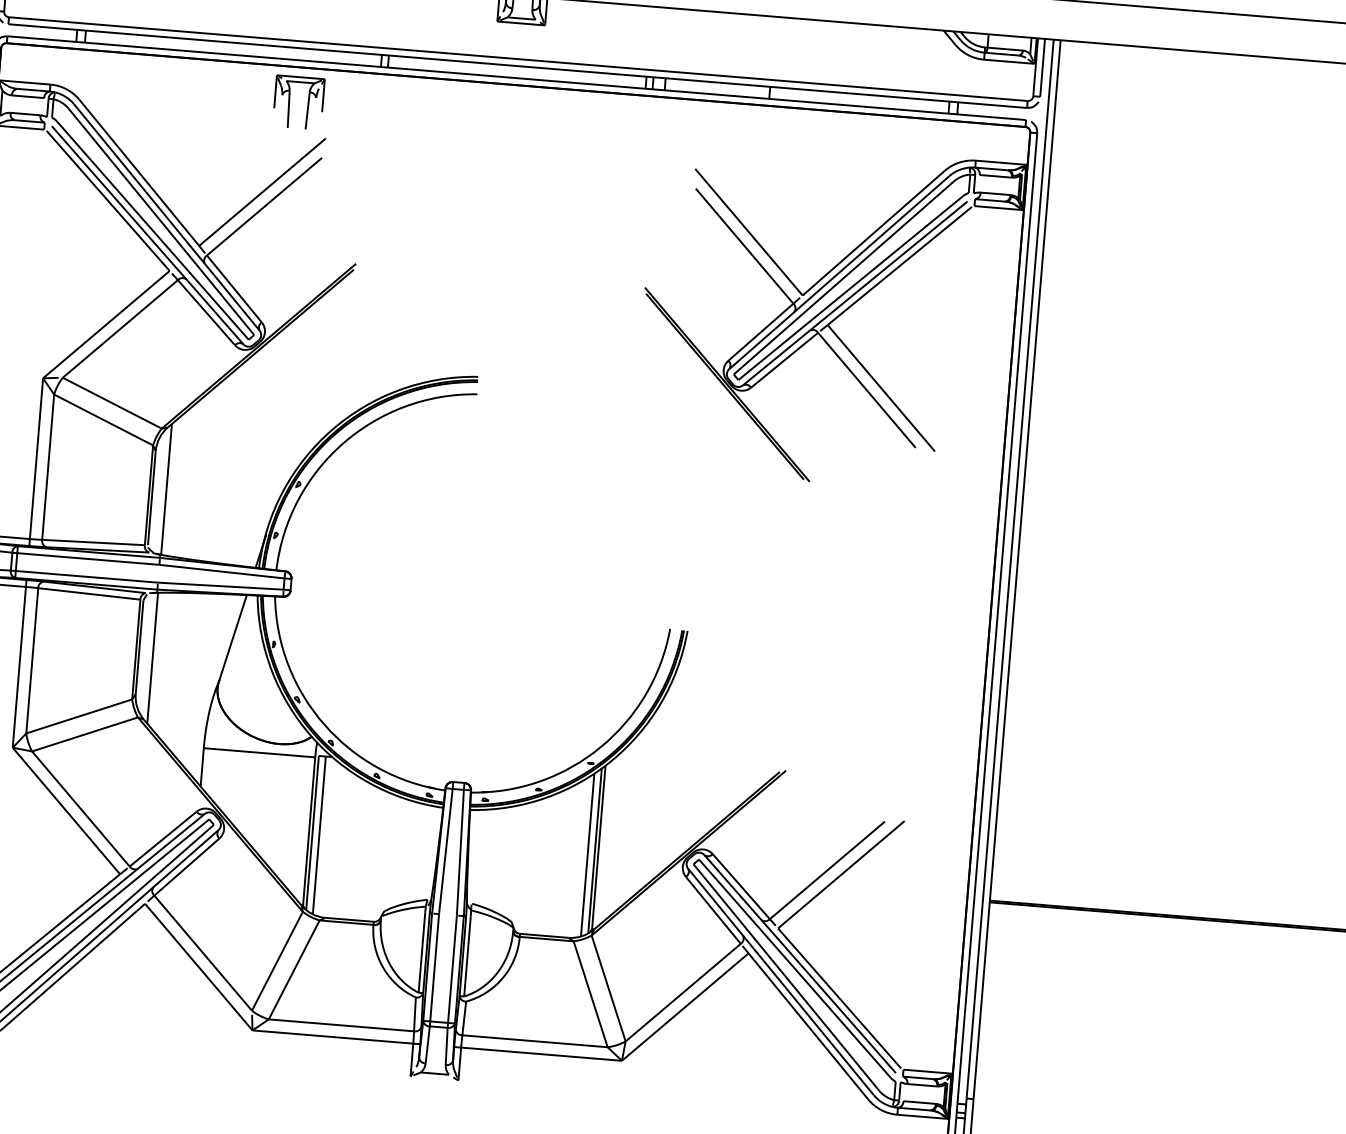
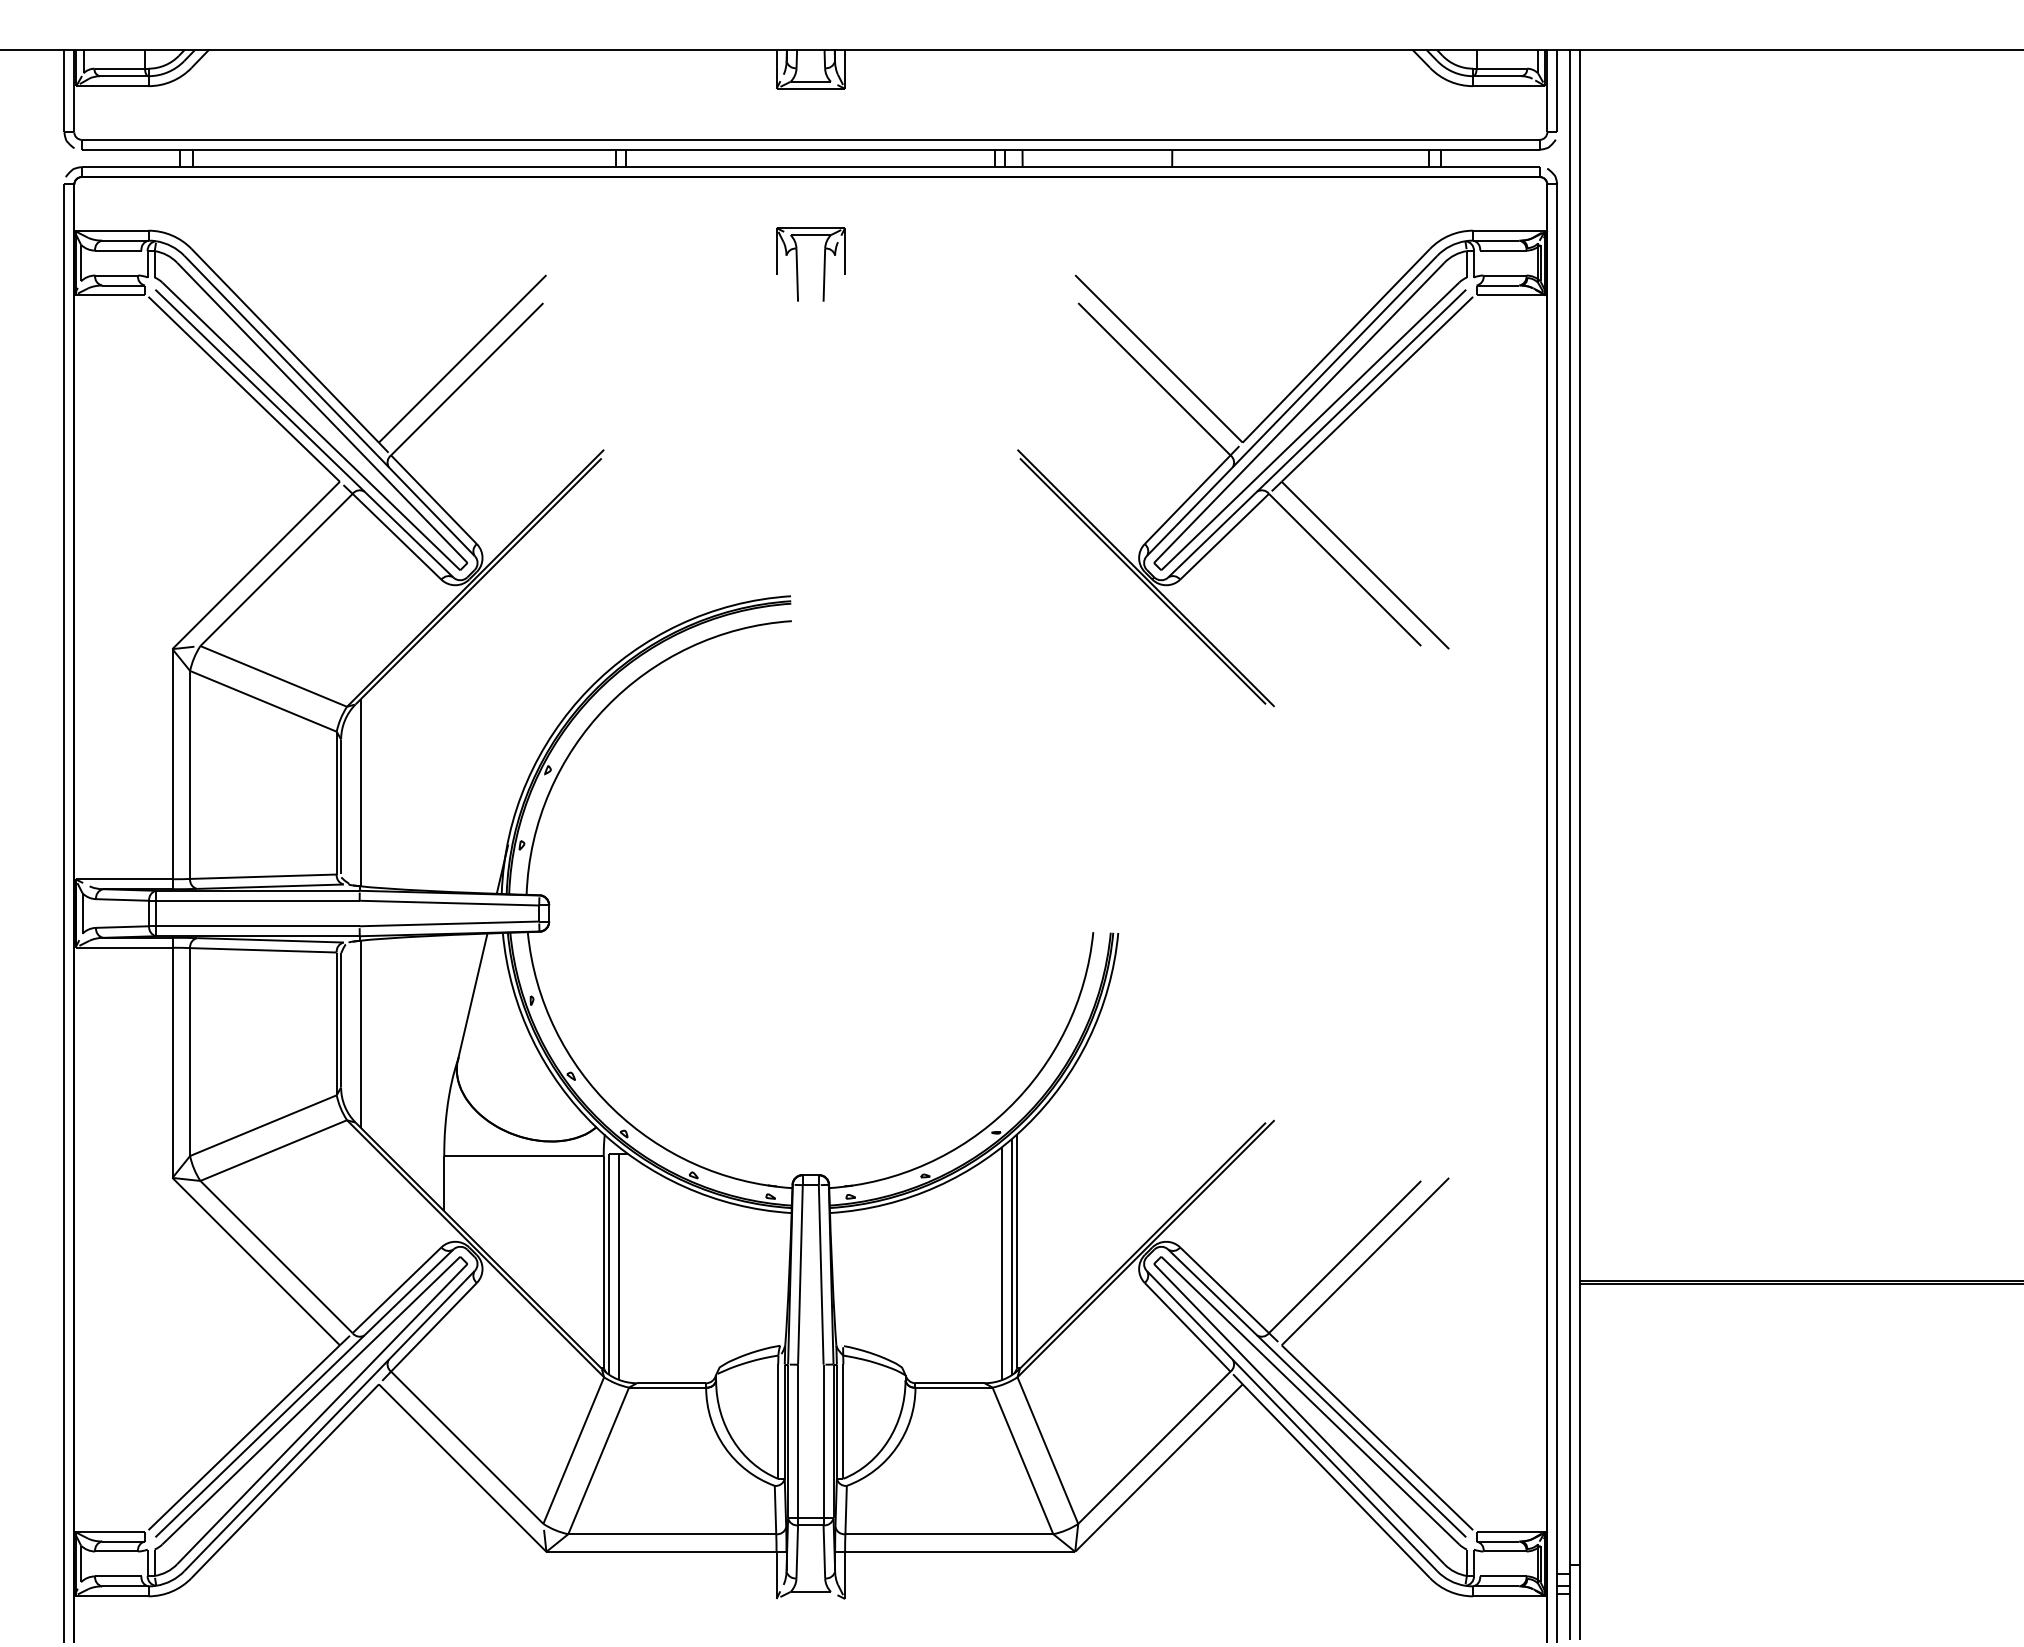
part: (289, 101) -> (797, 264), moved

